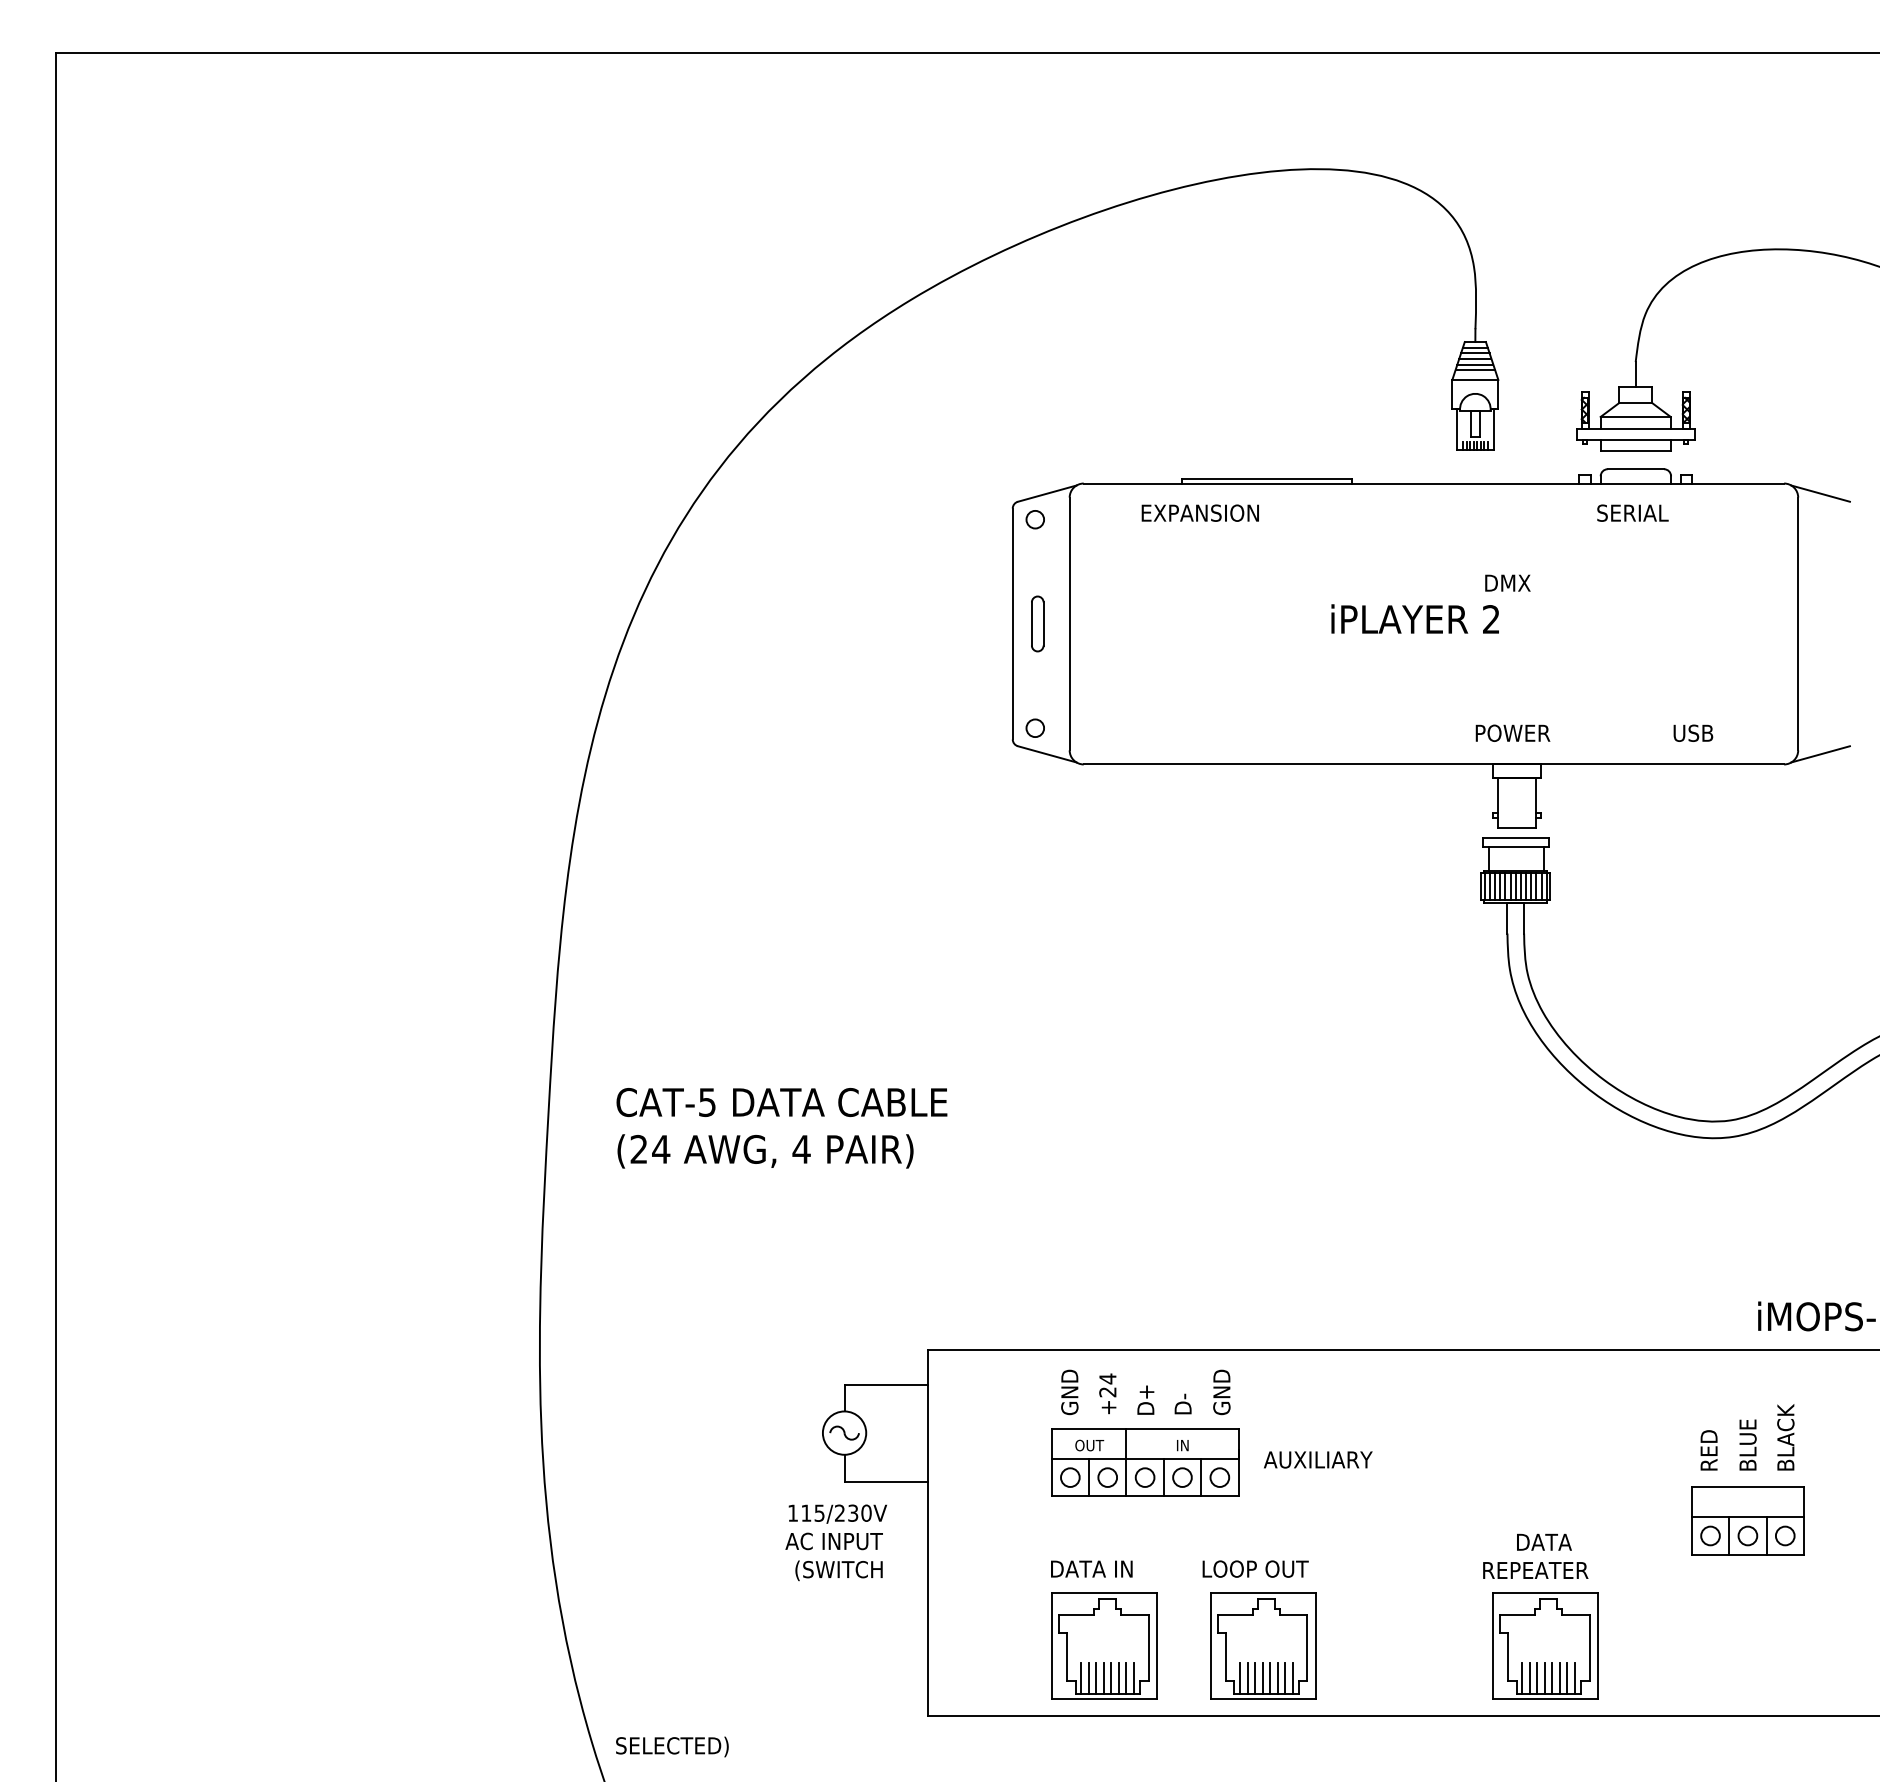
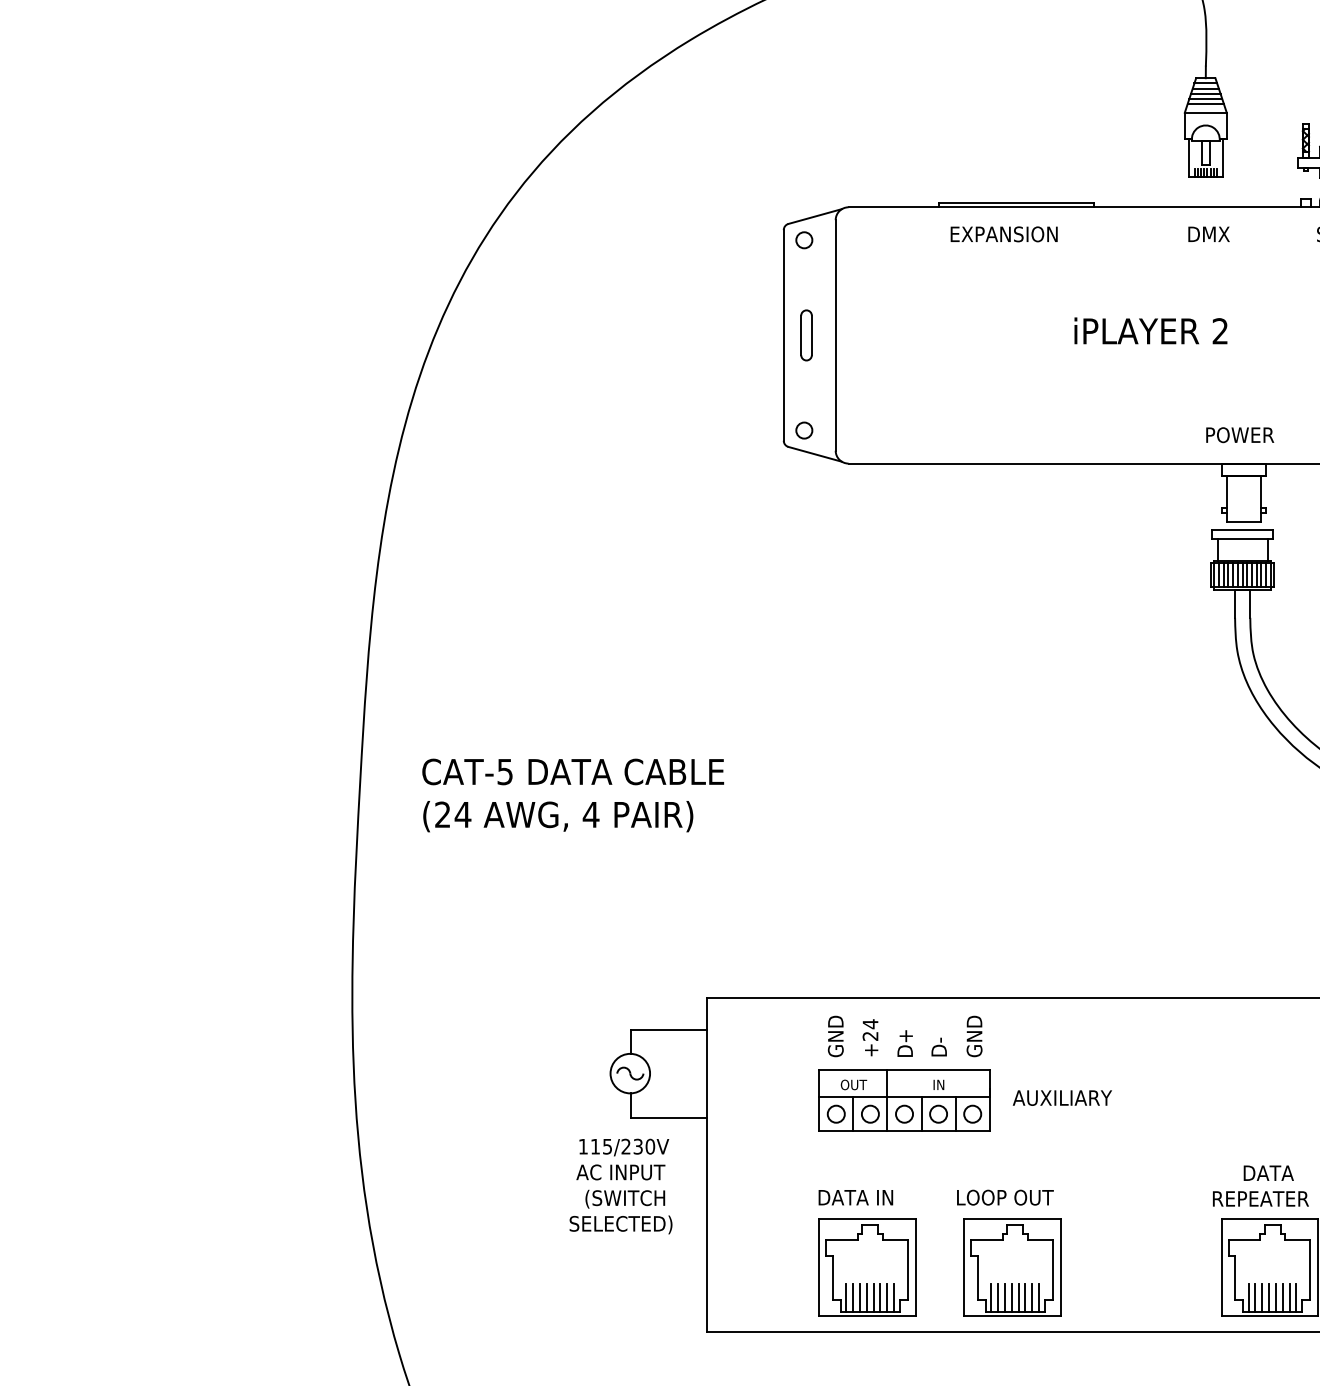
text: (1199, 512) -> (1003, 233), moved
text: (1507, 582) -> (1208, 233), moved
text: (672, 1746) -> (621, 1224), moved

